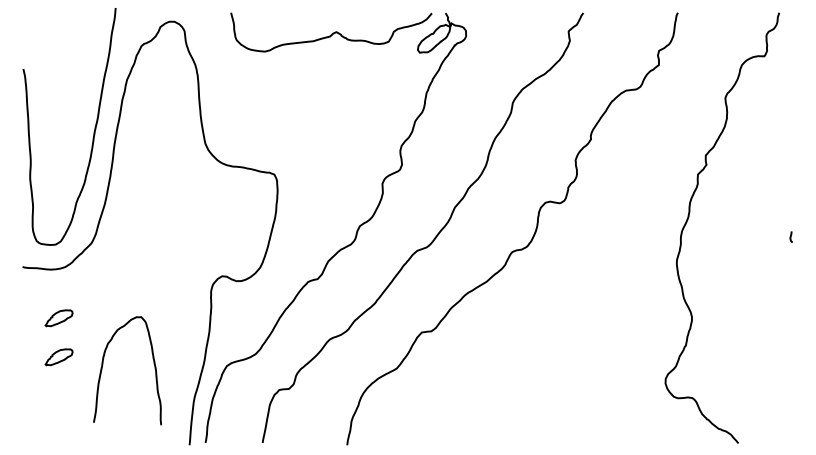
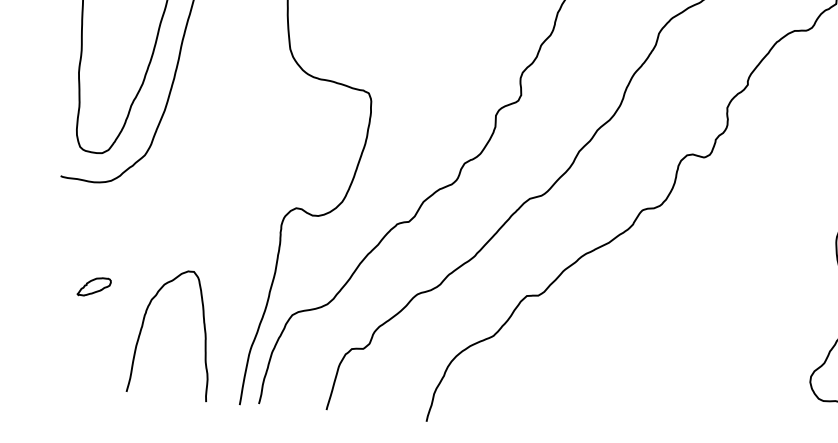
part: (58, 318) -> (97, 240), removed
curve: (103, 365) -> (144, 325), moved

